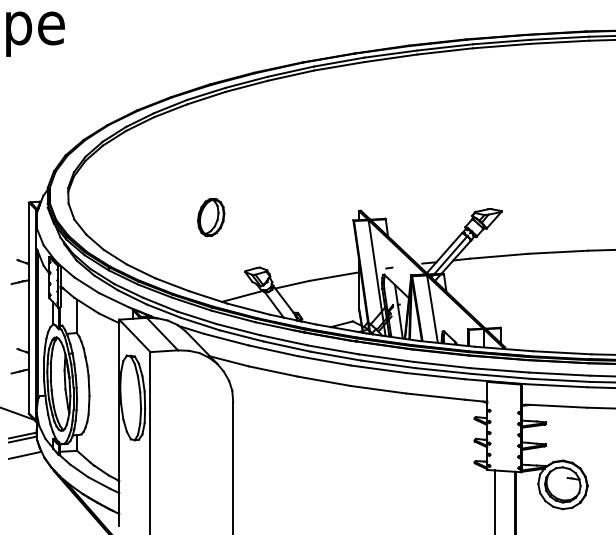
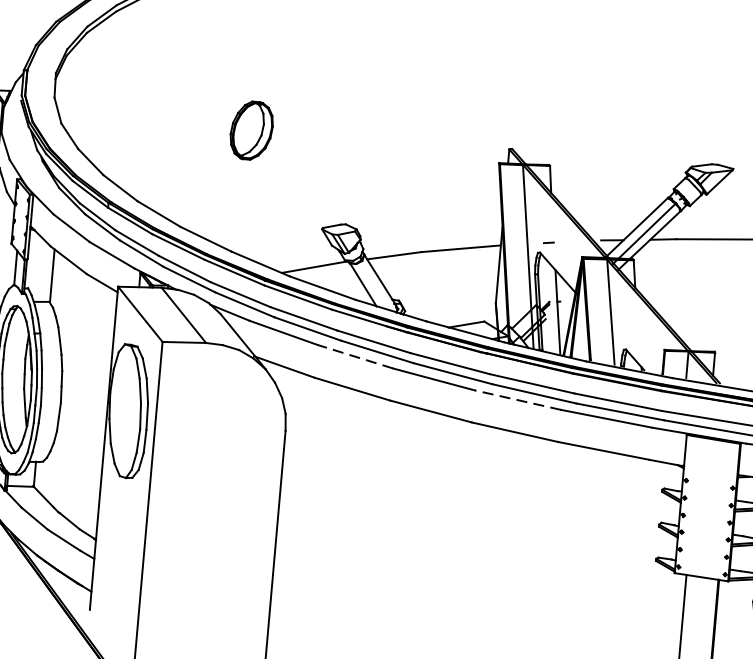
part: (211, 217) -> (252, 130), moved
line: (272, 350) -> (354, 356), solid -> dashed
line: (377, 369) -> (516, 400), solid -> dashed

